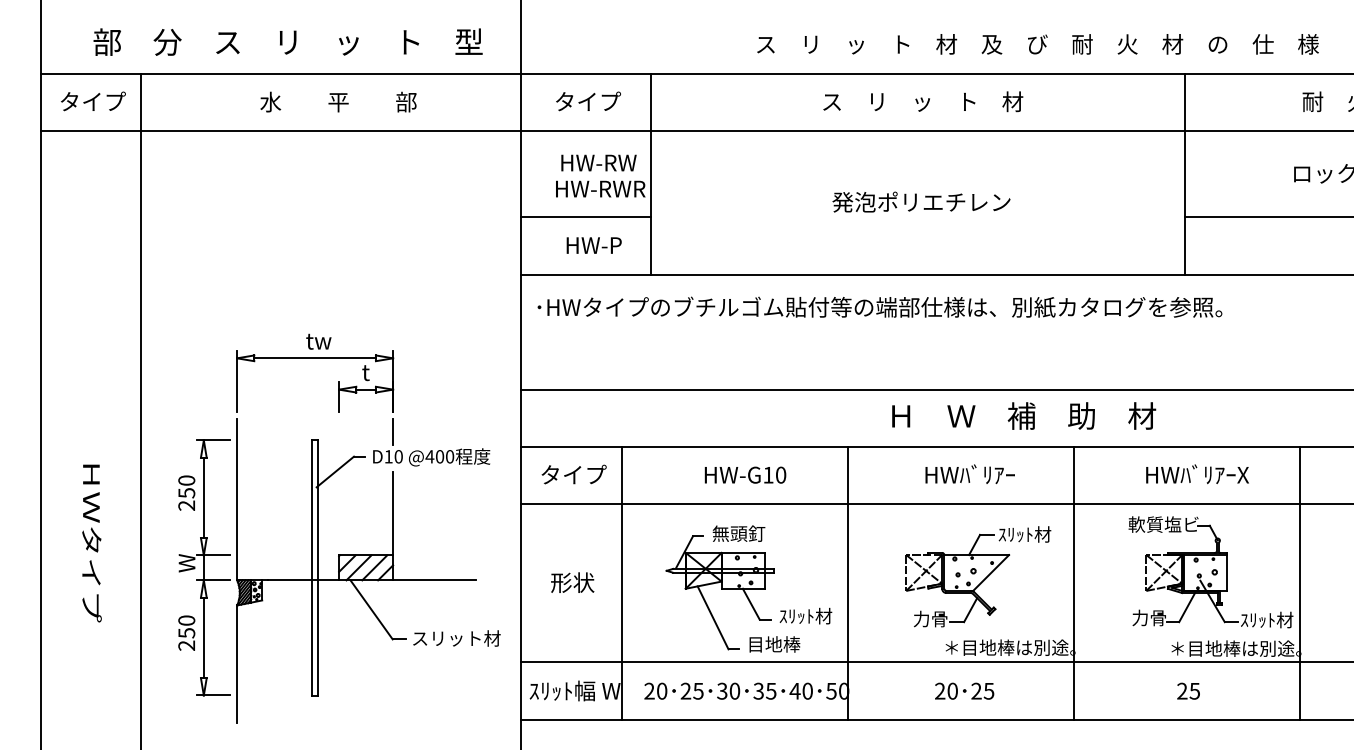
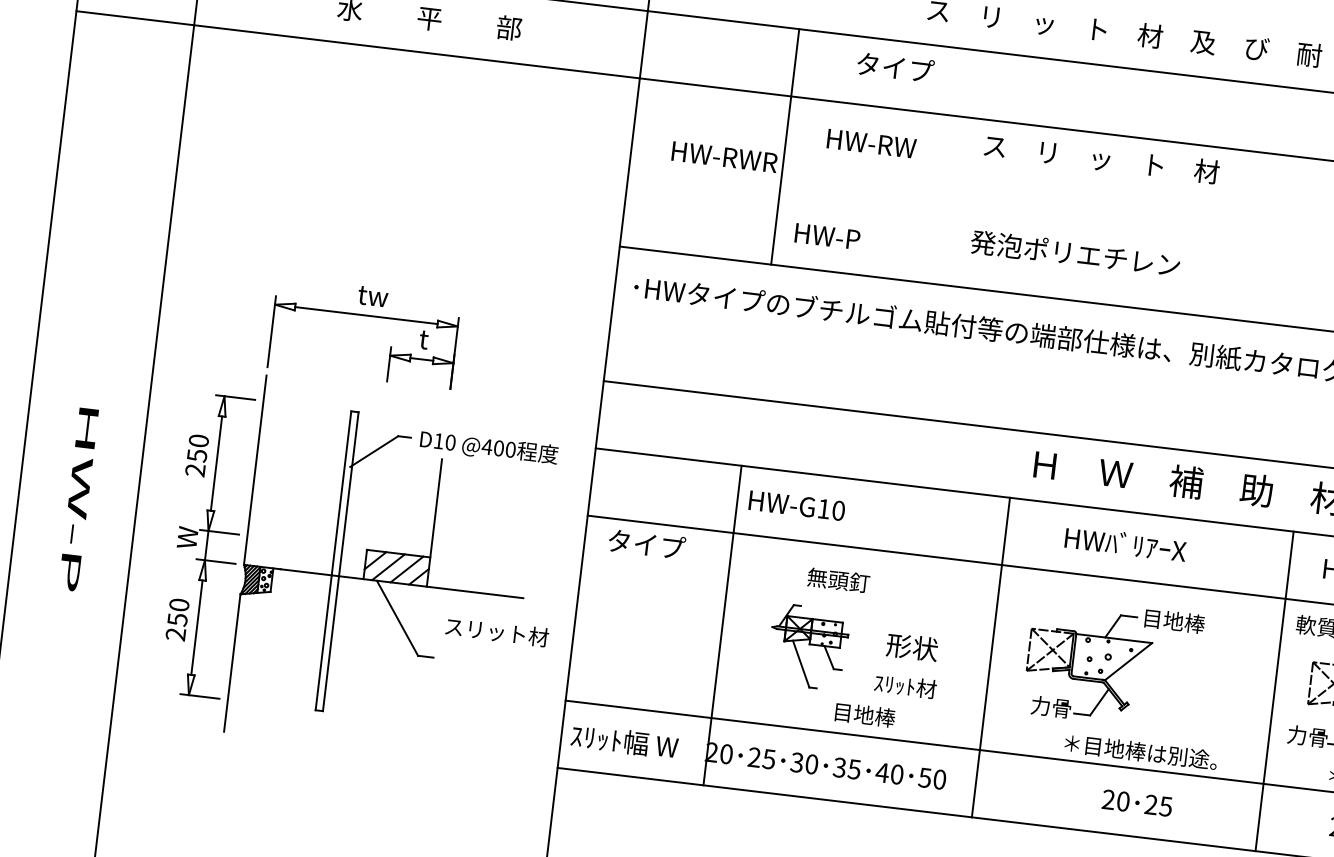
text: (588, 101) -> (895, 67), moved
text: (923, 101) -> (1102, 158), moved
text: (598, 162) -> (871, 143), moved
text: (921, 201) -> (1075, 252), moved
line: (585, 217) -> (702, 188), removed
text: (593, 245) -> (826, 236), moved
line: (393, 431) -> (448, 412), removed
text: (573, 474) -> (646, 544), moved
text: (745, 474) -> (797, 505), moved
text: (1022, 475) -> (1179, 551), HWﾊﾞﾘｱｰ -> HWﾊﾞﾘｱｰX
text: (1024, 534) -> (1173, 621), ｽﾘｯﾄ材 -> 目地棒
text: (91, 543) -> (78, 501), ＨＷタイプ -> HW-P
text: (572, 582) -> (912, 647), moved
line: (621, 583) -> (722, 625), moved
line: (847, 583) -> (990, 657), moved
line: (1073, 583) -> (1274, 691), moved
part: (719, 592) -> (807, 646), size x0.6
text: (456, 638) -> (496, 632), moved
text: (964, 690) -> (1137, 802), moved

